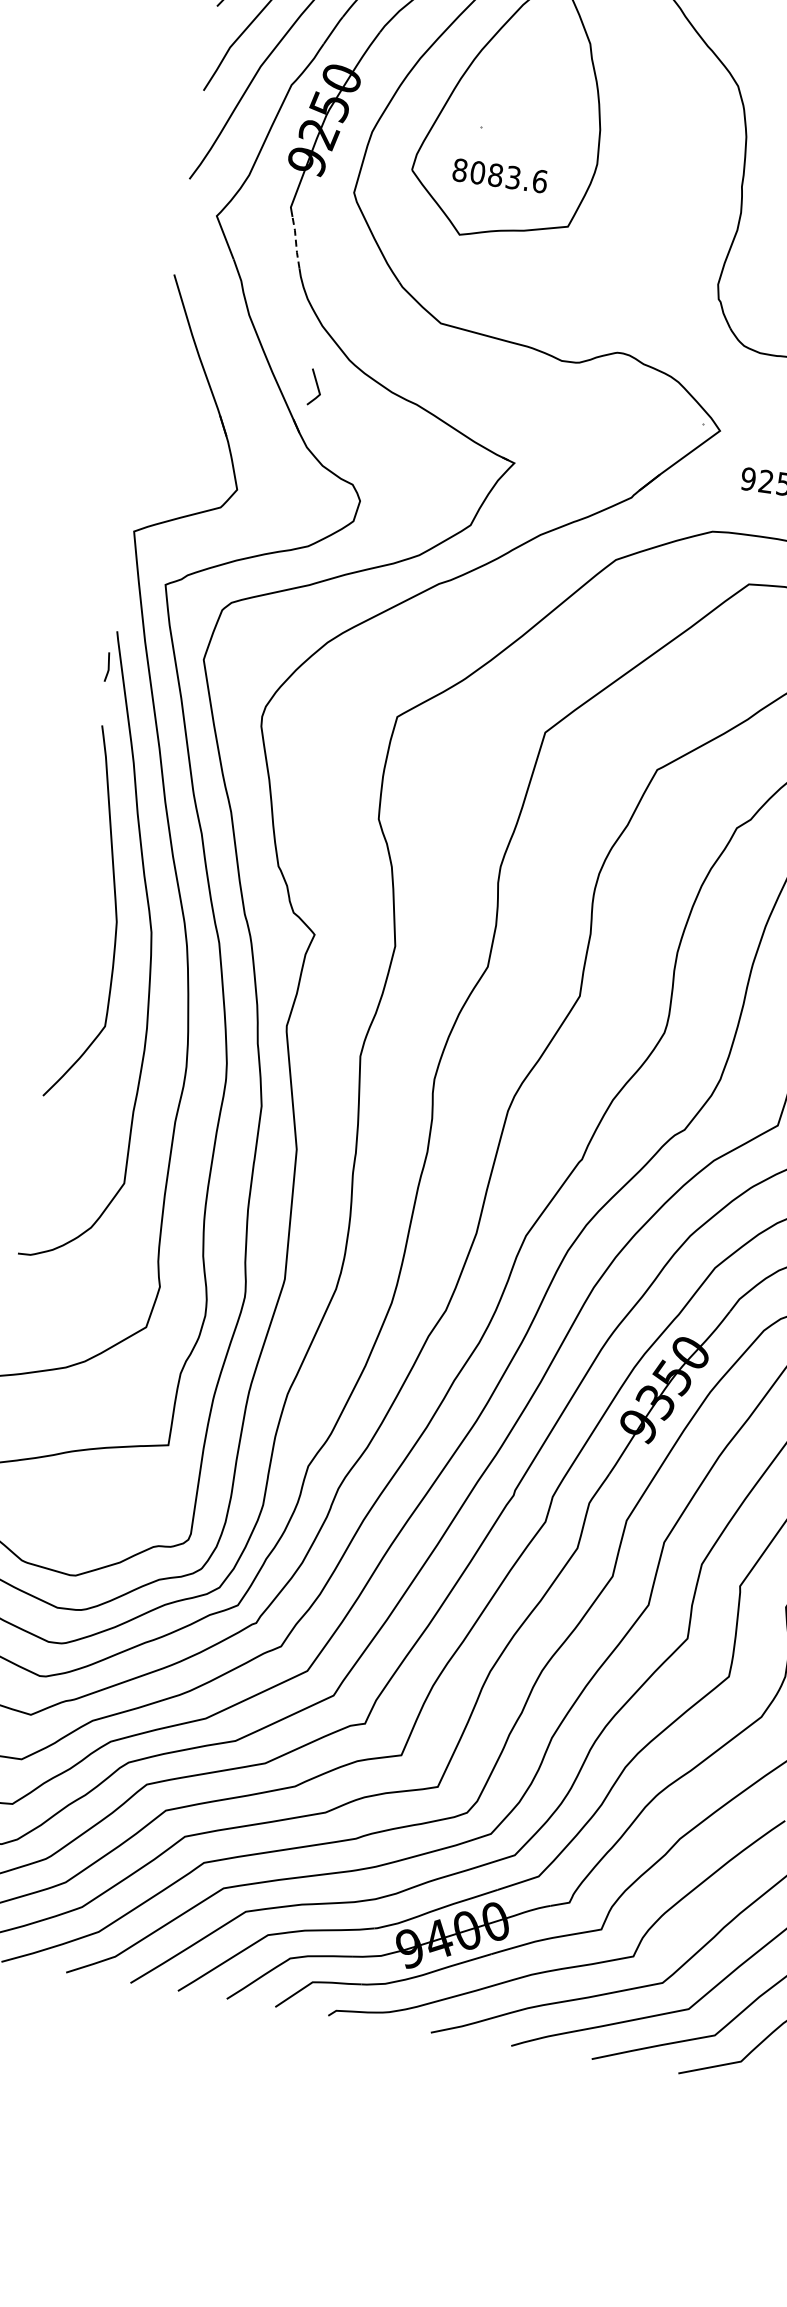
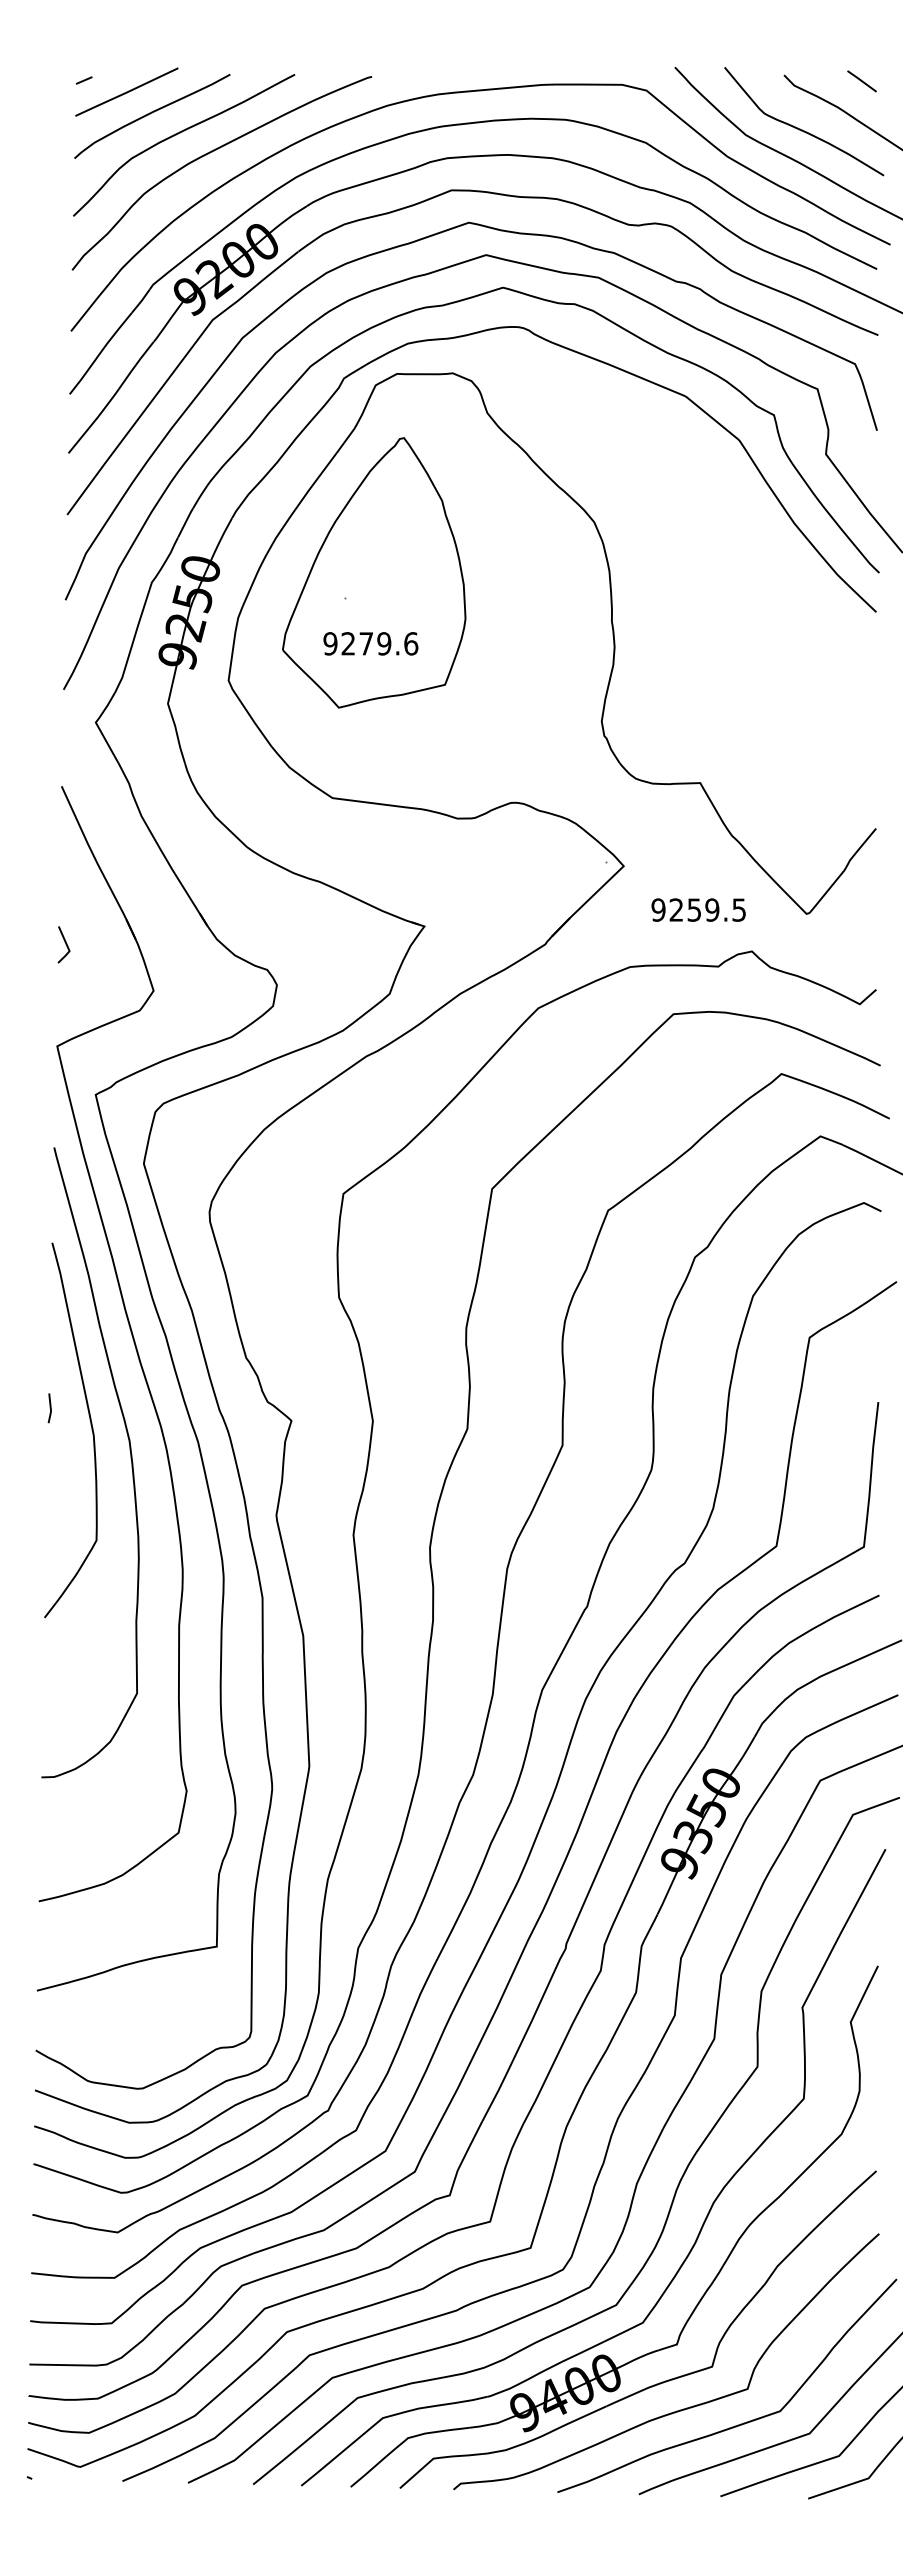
text: (486, 173) -> (357, 643), 8083.6 -> 9279.6
line: (295, 242) -> (177, 737), dashed -> solid
line: (316, 387) -> (65, 944), moved
curve: (107, 667) -> (49, 1408), moved

